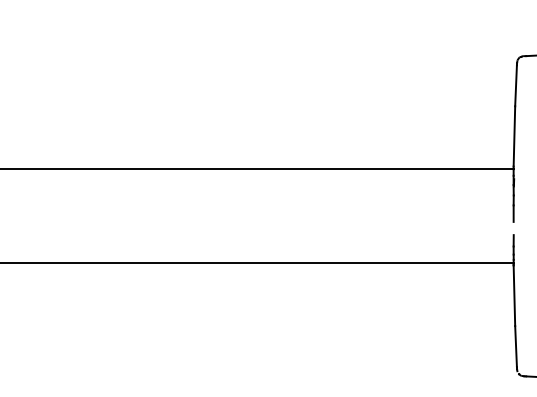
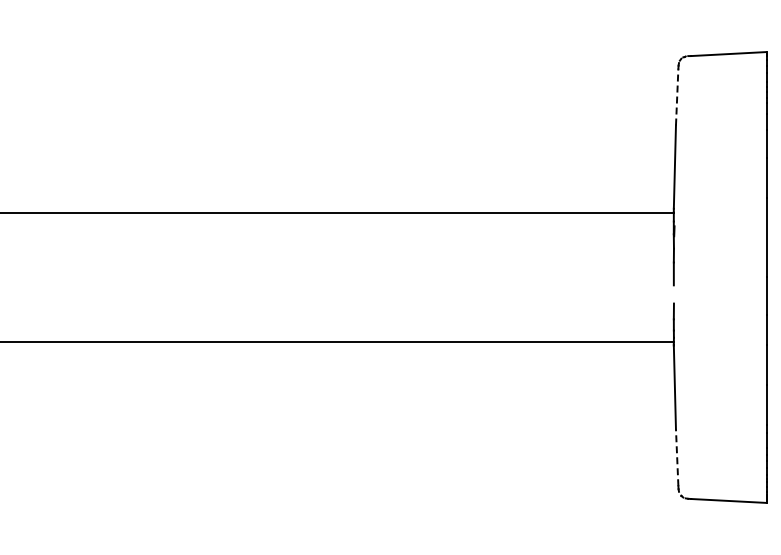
line: (516, 85) -> (677, 96), solid -> dashed
line: (516, 346) -> (677, 457), solid -> dashed

